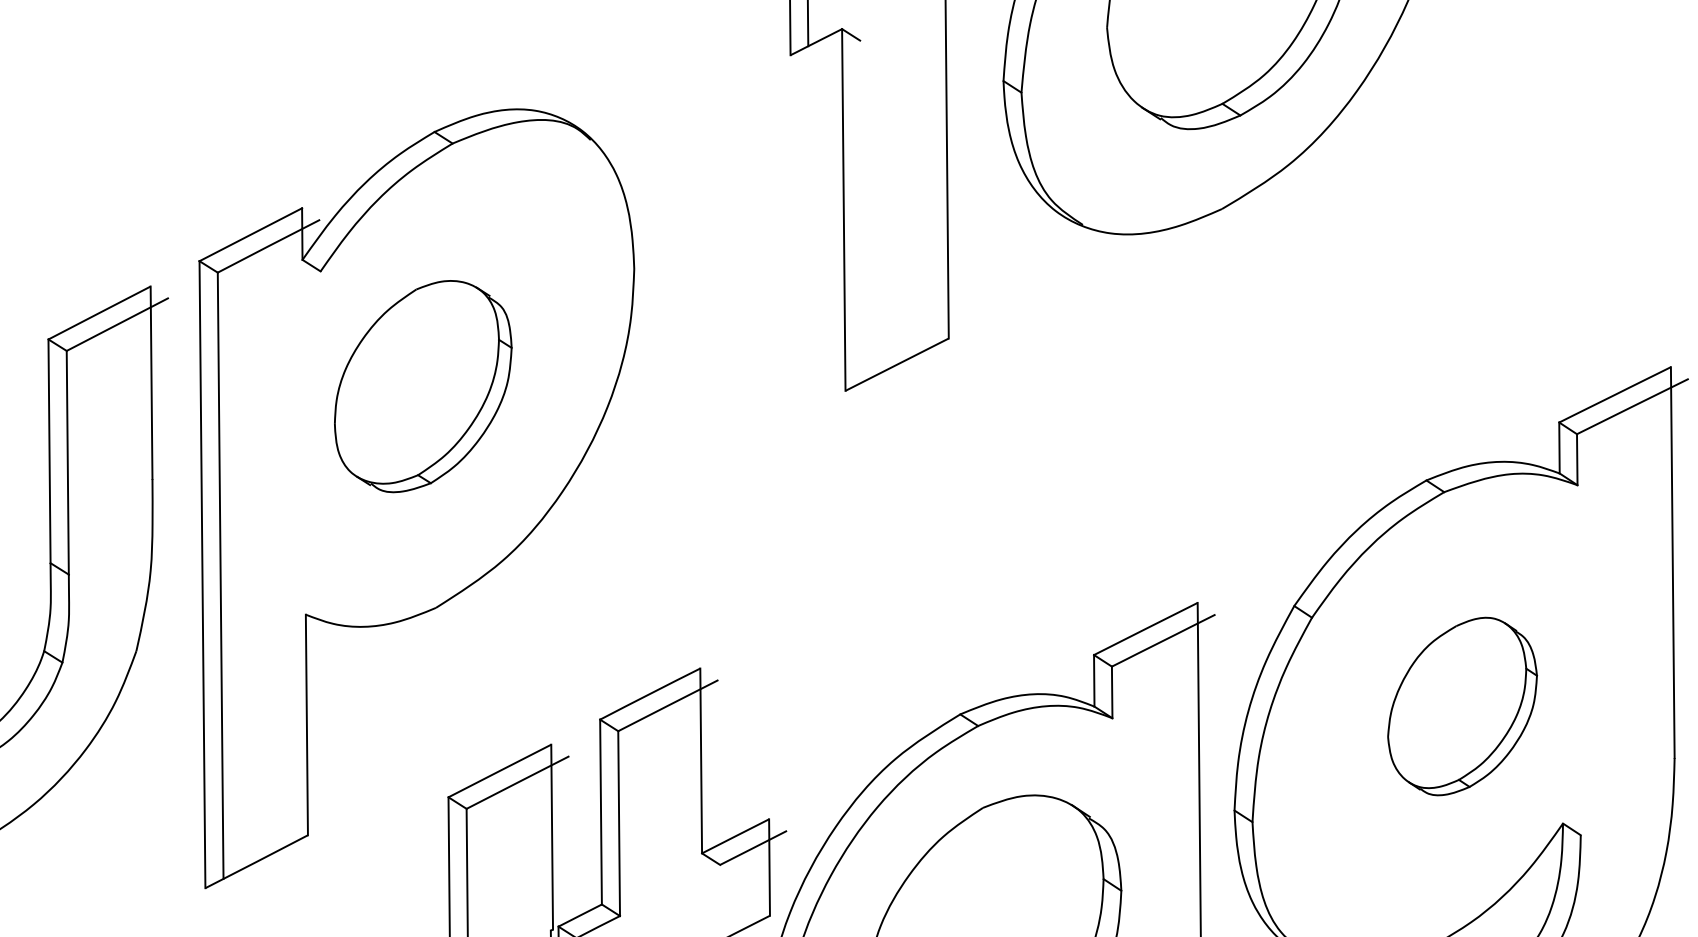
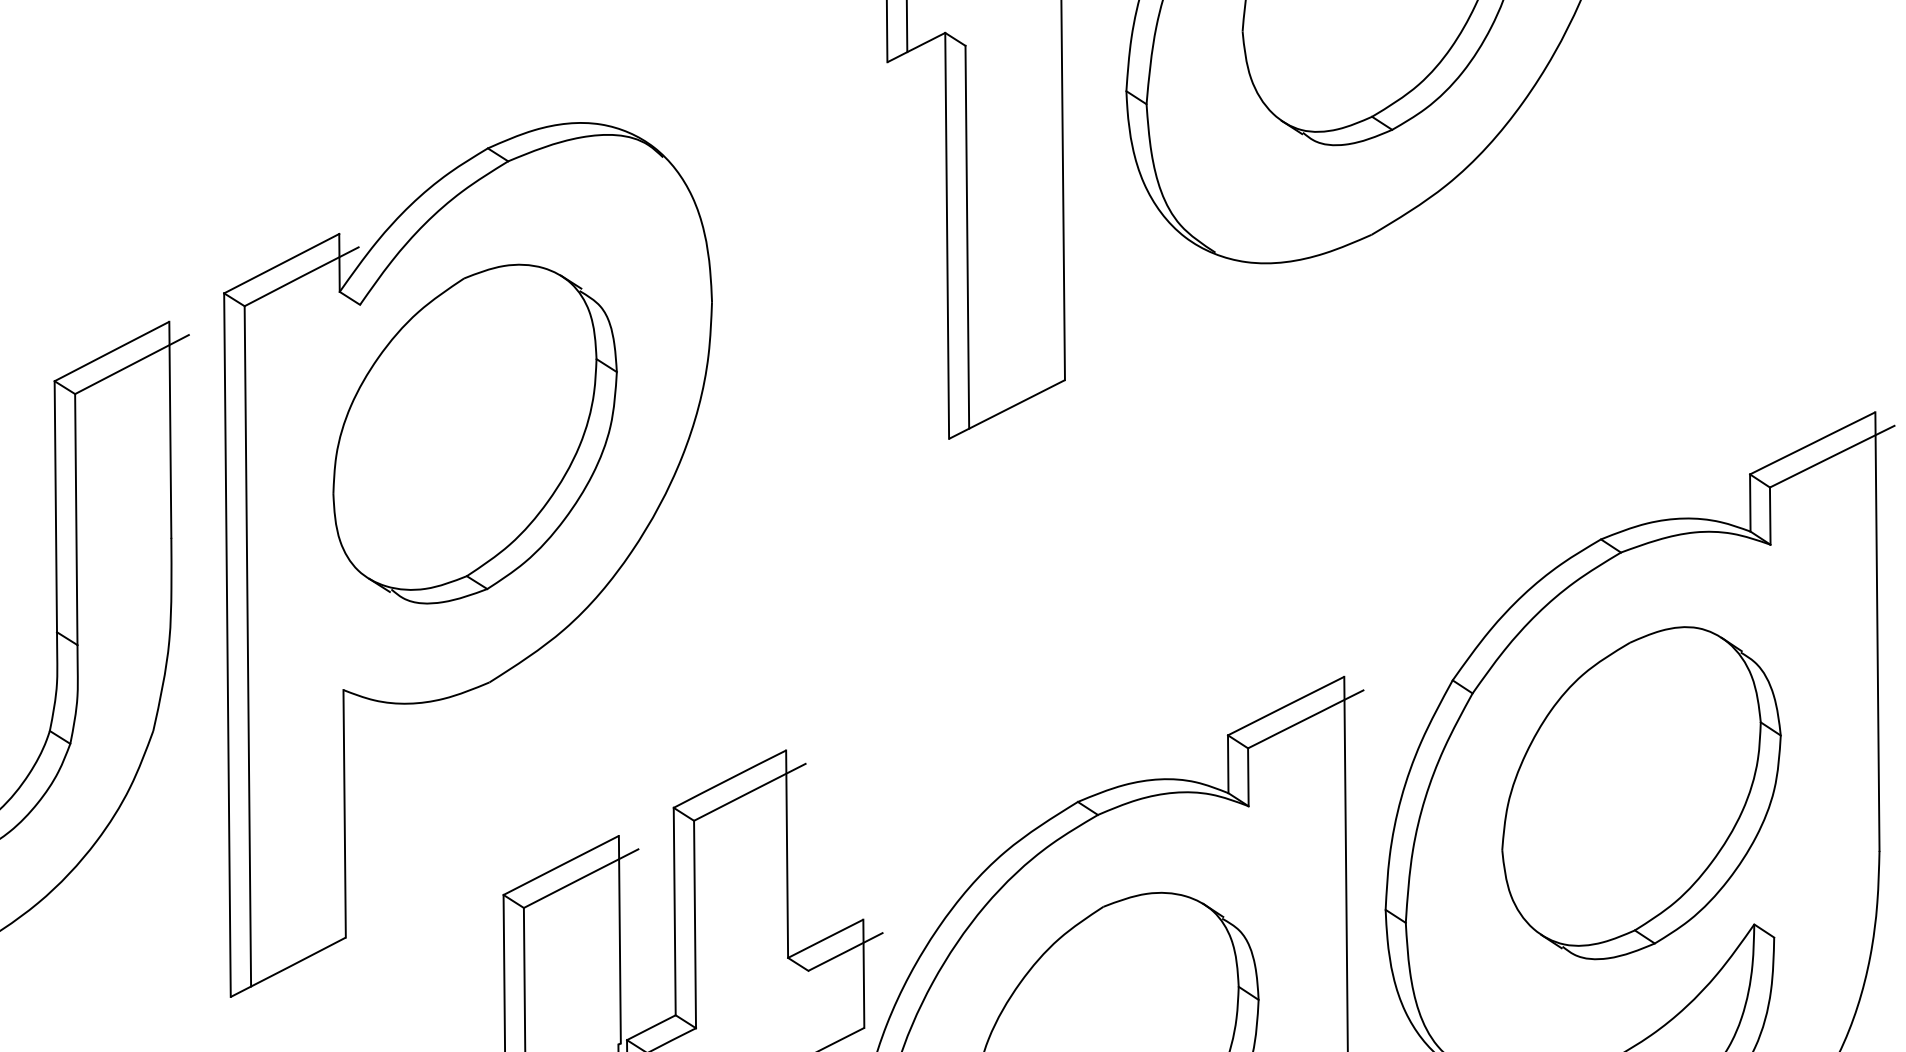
line: (861, 210) -> (967, 236), added
part: (423, 386) -> (475, 433), size x1.43
part: (1462, 706) -> (1641, 793), size x1.67

